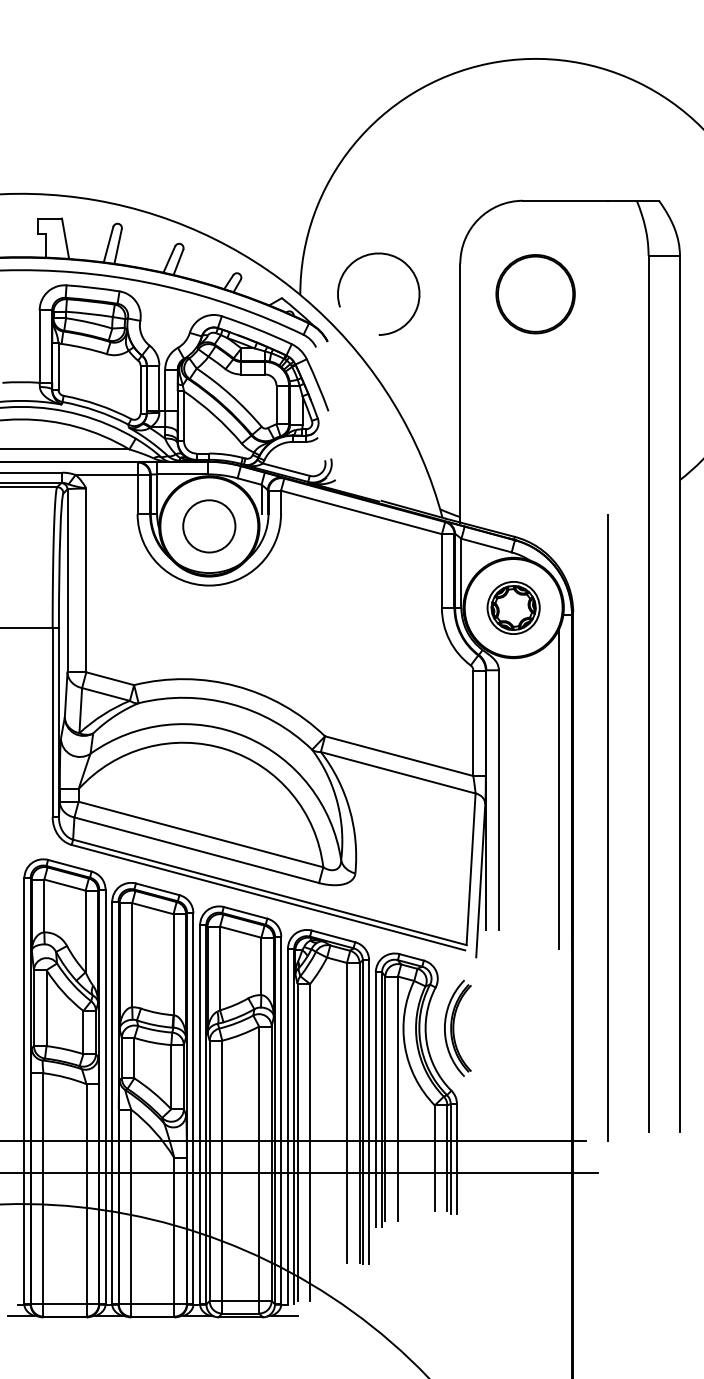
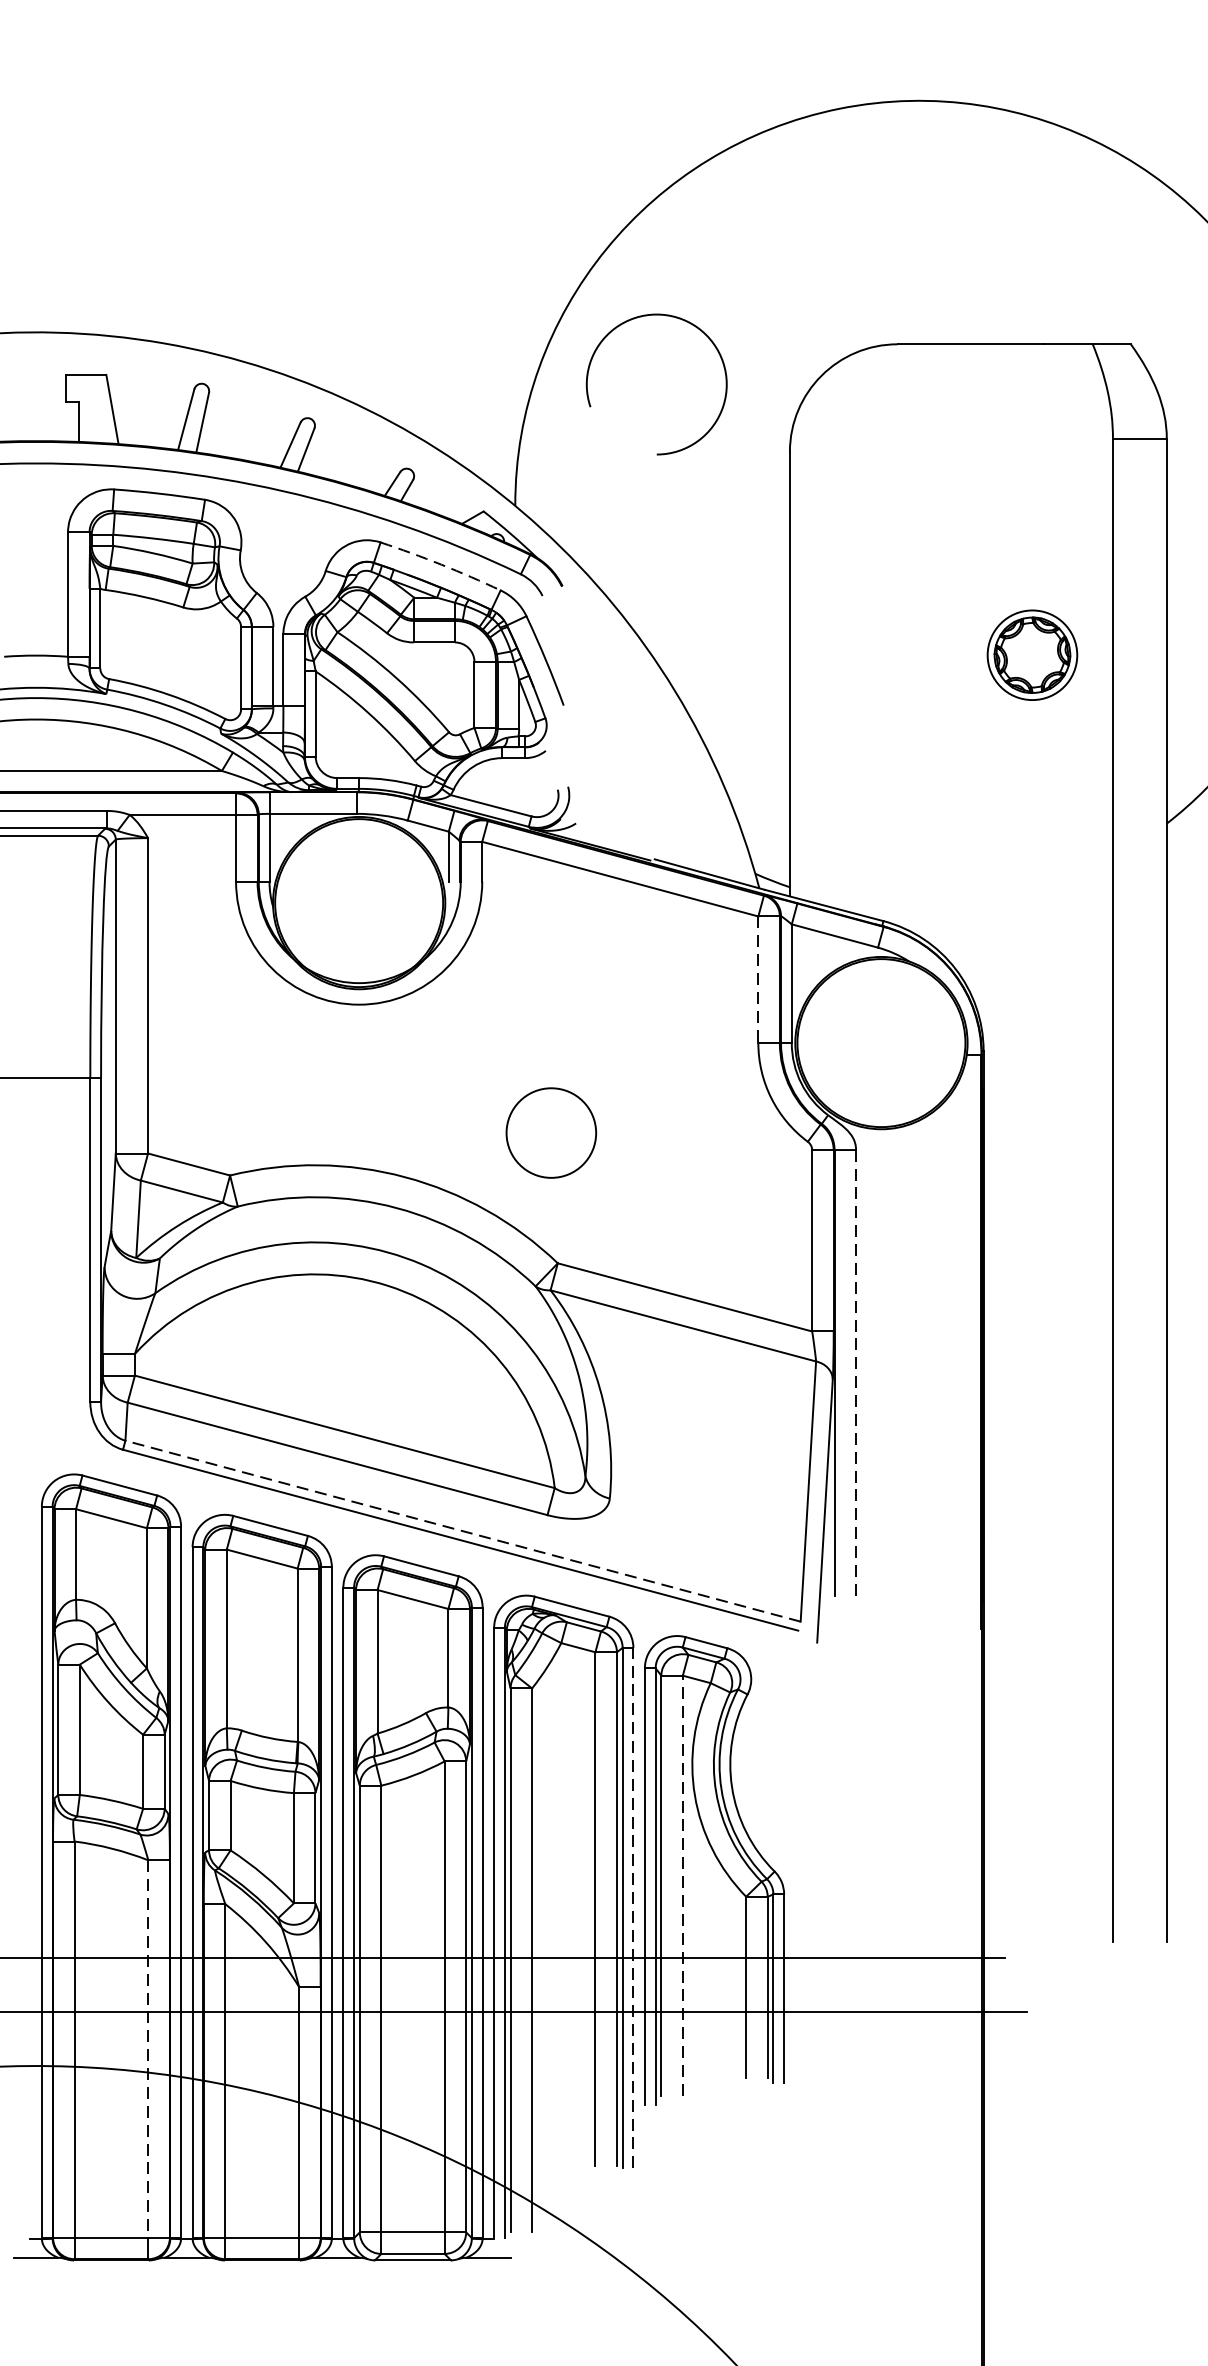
arc: (371, 255) -> (644, 318), moved
part: (535, 294) -> (918, 505), removed
arc: (257, 329) -> (441, 565), solid -> dashed
circle: (209, 526) -> (551, 1133), moved
line: (441, 571) -> (757, 980), solid -> dashed
part: (513, 607) -> (1032, 654), moved
line: (559, 788) -> (960, 1352), removed
line: (498, 800) -> (855, 1373), solid -> dashed
line: (608, 827) -> (1044, 1419), removed
line: (269, 892) -> (462, 1531), solid -> dashed
part: (457, 1027) -> (785, 1763), removed
line: (397, 1098) -> (682, 1884), solid -> dashed
line: (369, 1112) -> (634, 1908), solid -> dashed
line: (86, 1194) -> (148, 2049), solid -> dashed

